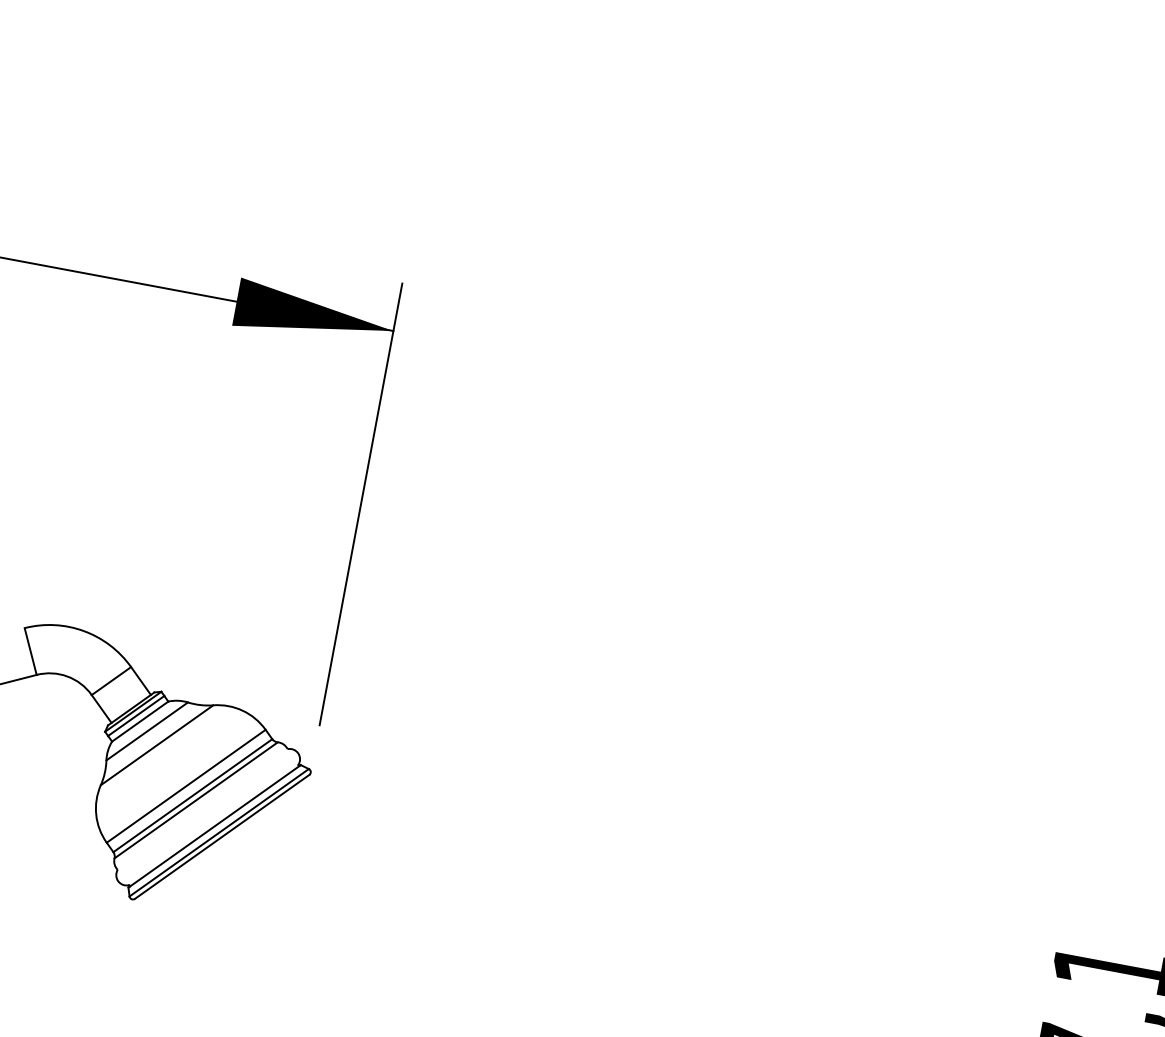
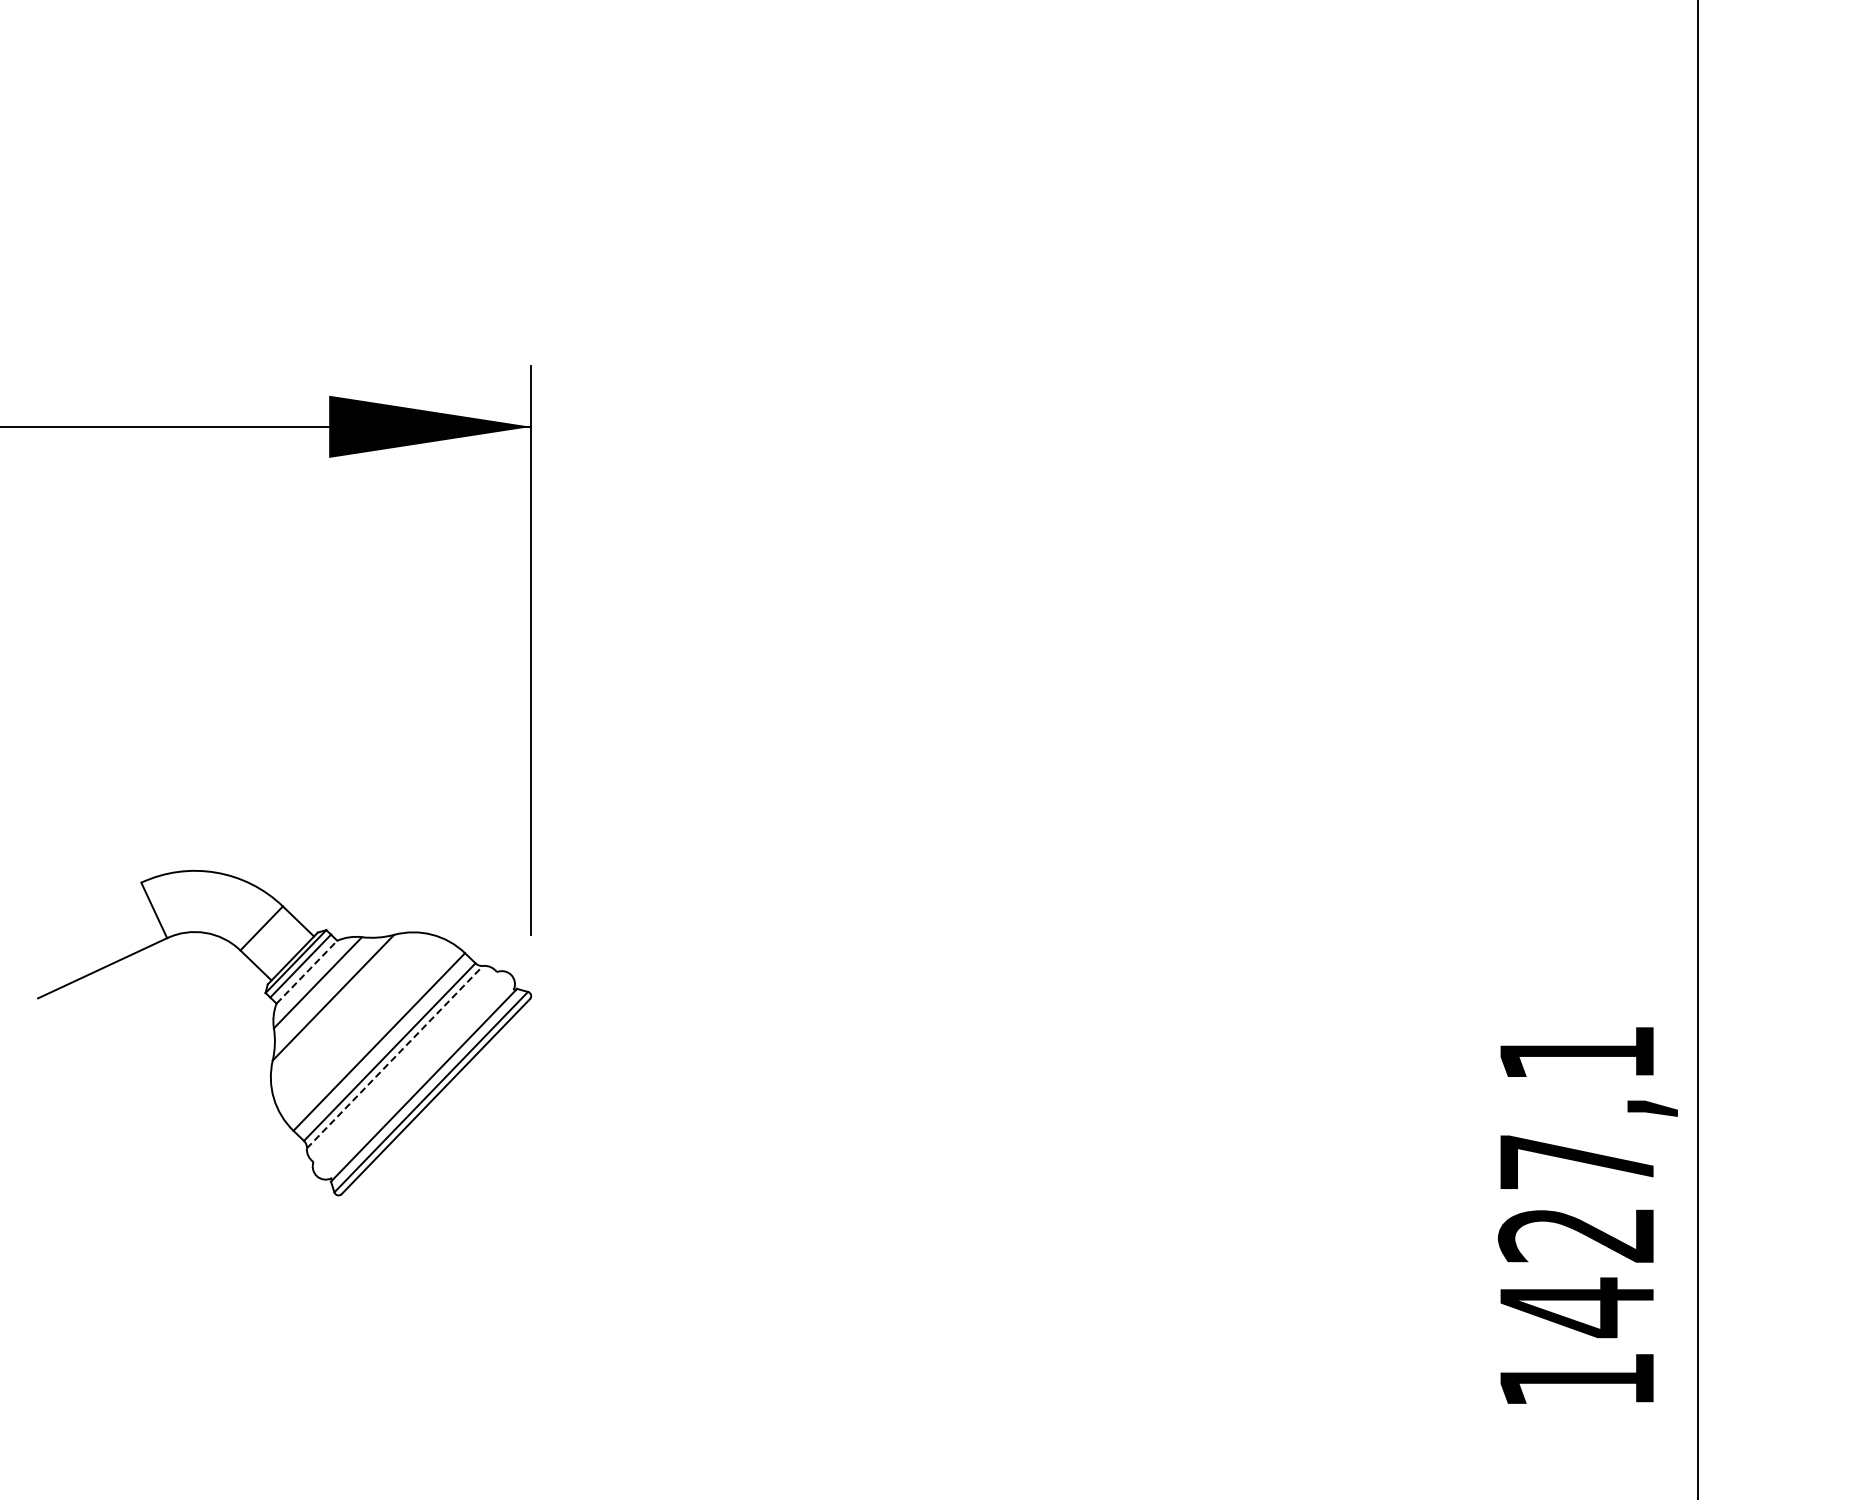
line: (139, 721) -> (306, 972), solid -> dashed
line: (196, 800) -> (395, 1057), solid -> dashed

